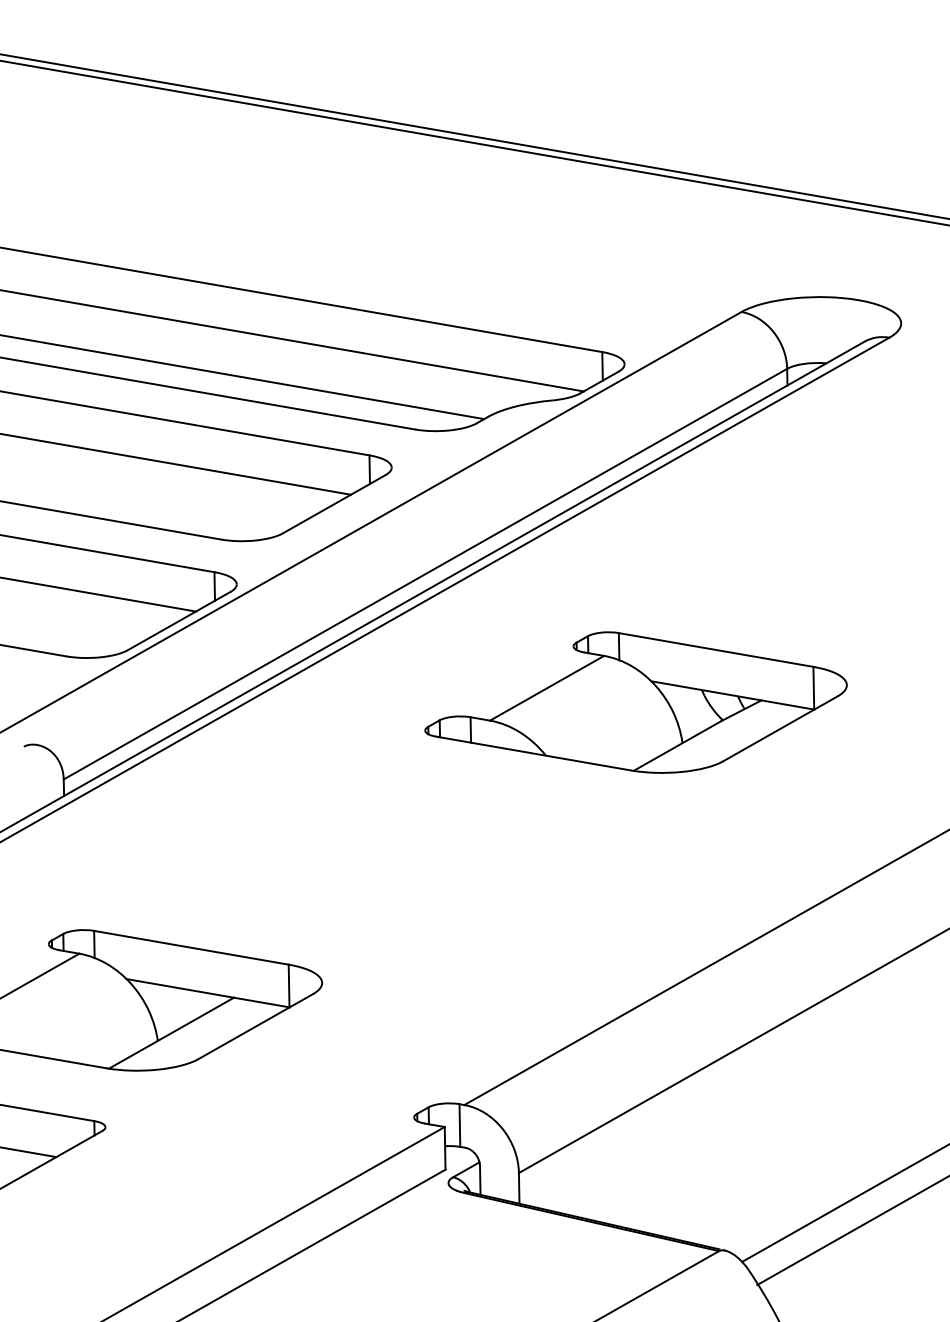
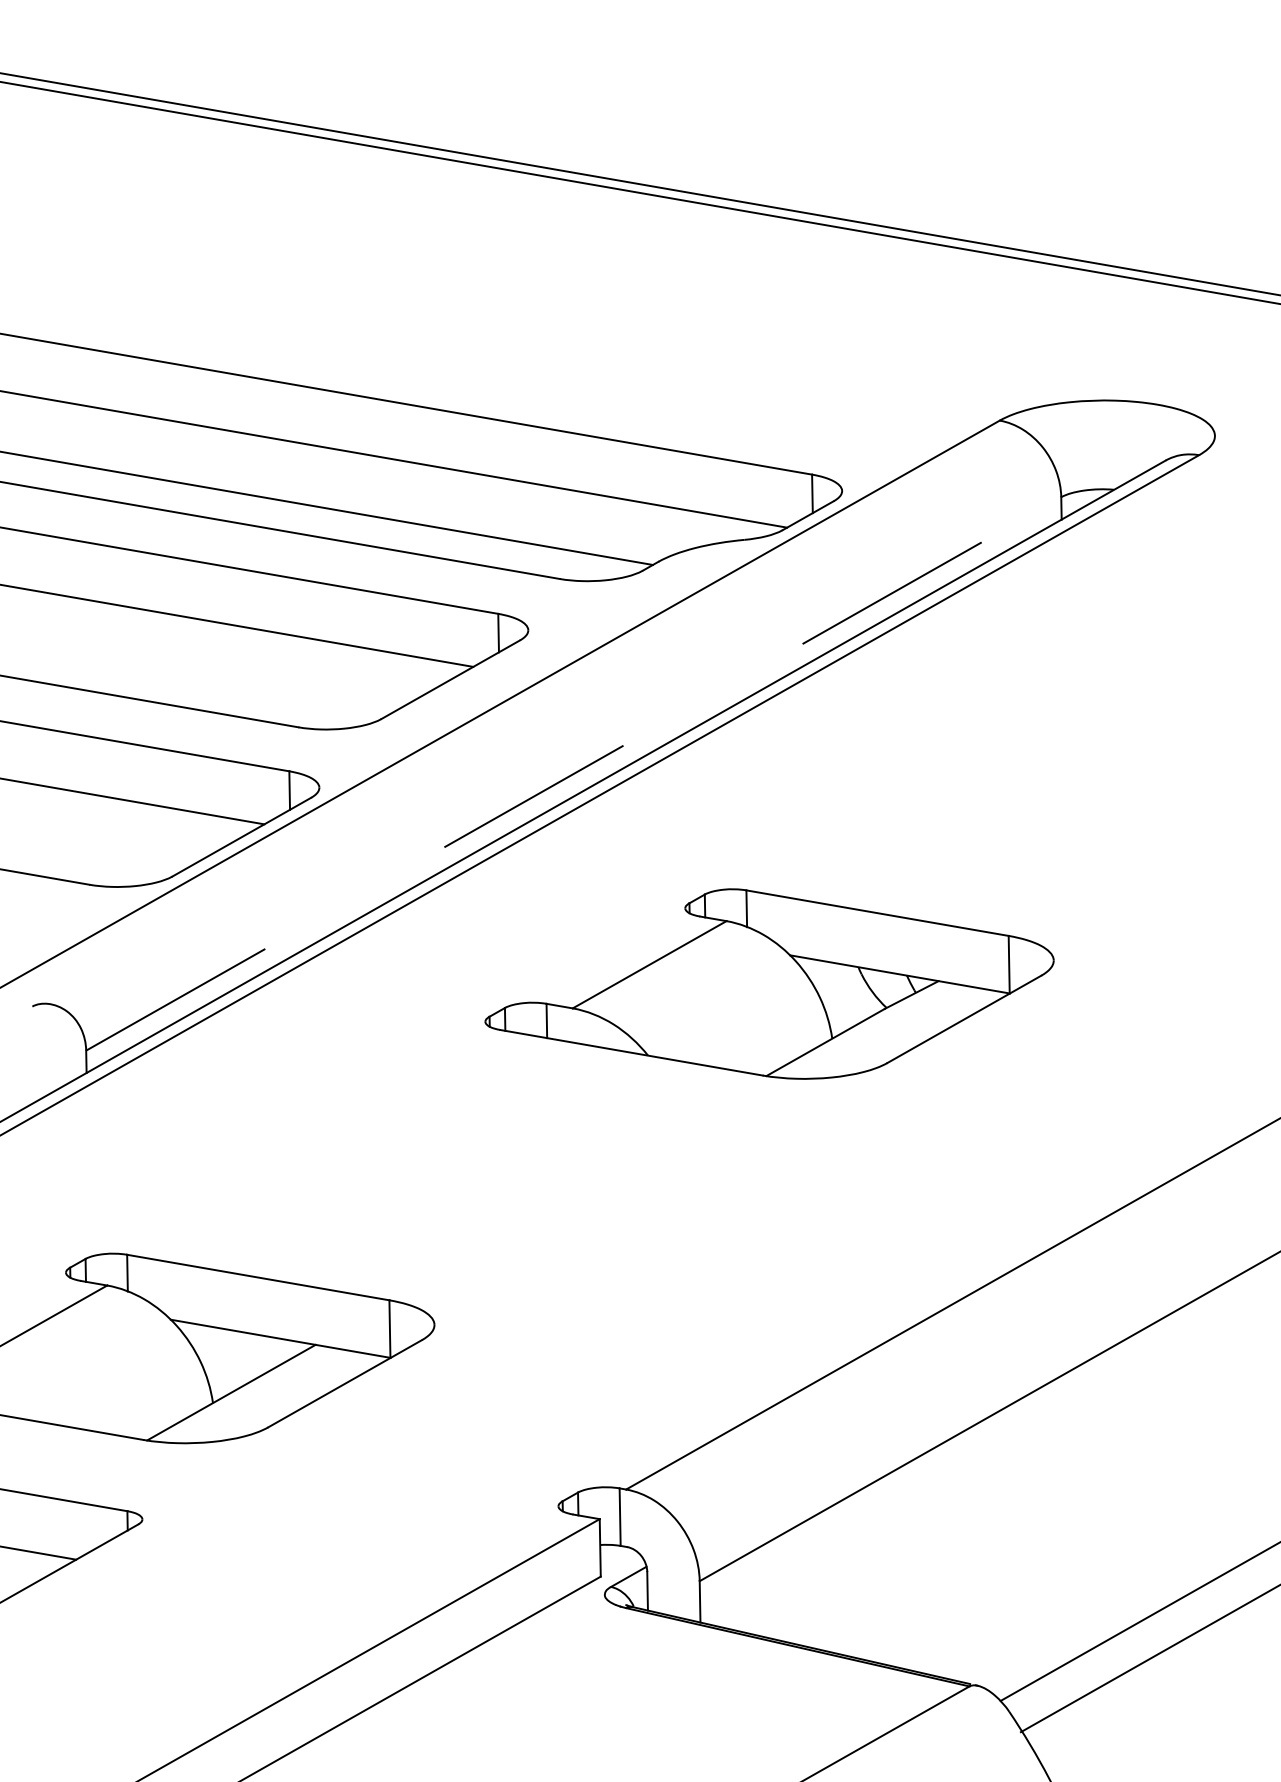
line: (425, 573) -> (573, 773), solid -> dashed
part: (635, 702) -> (769, 983), moved

